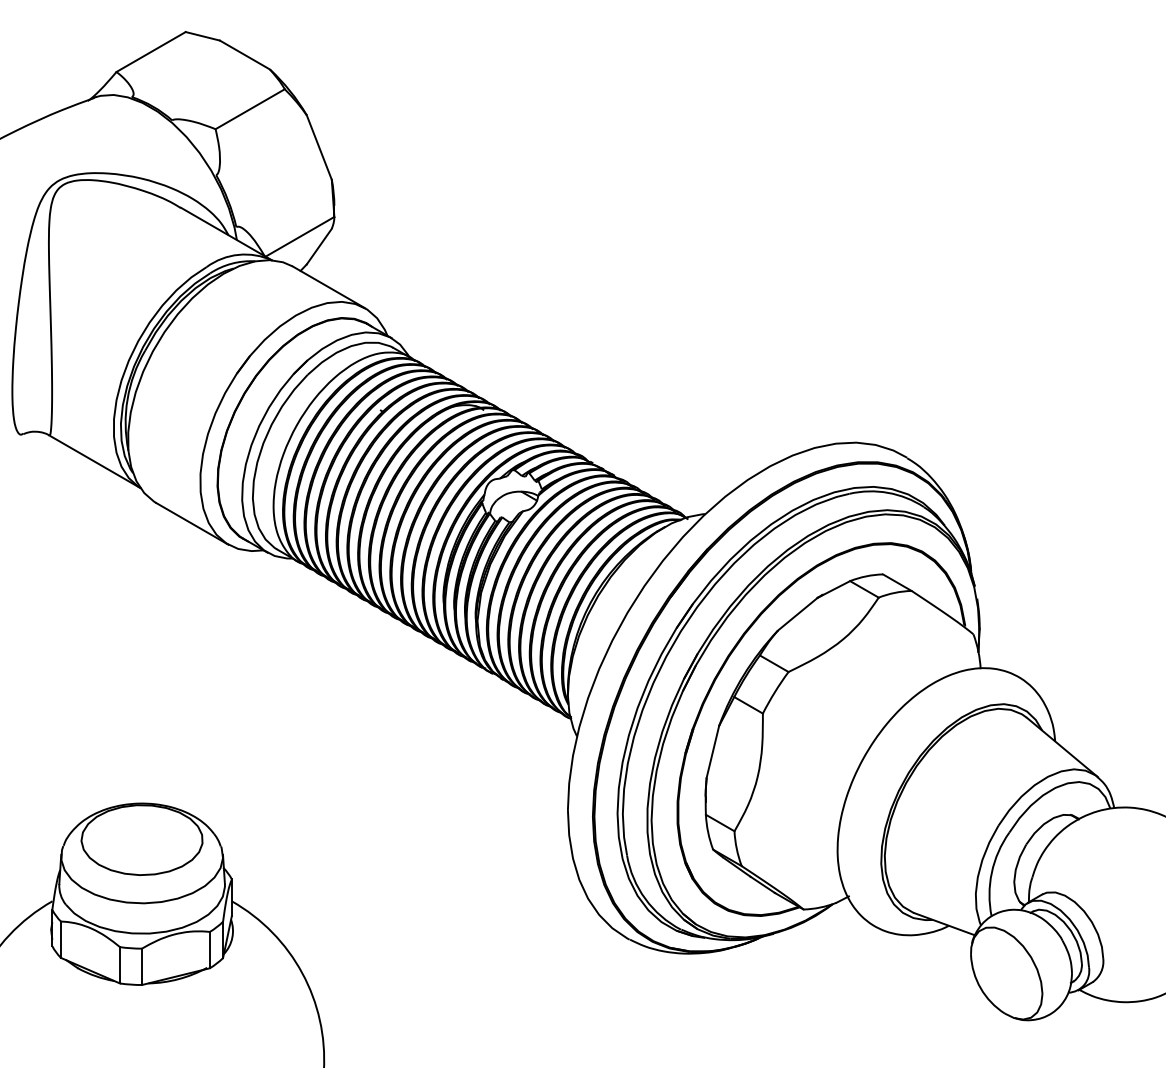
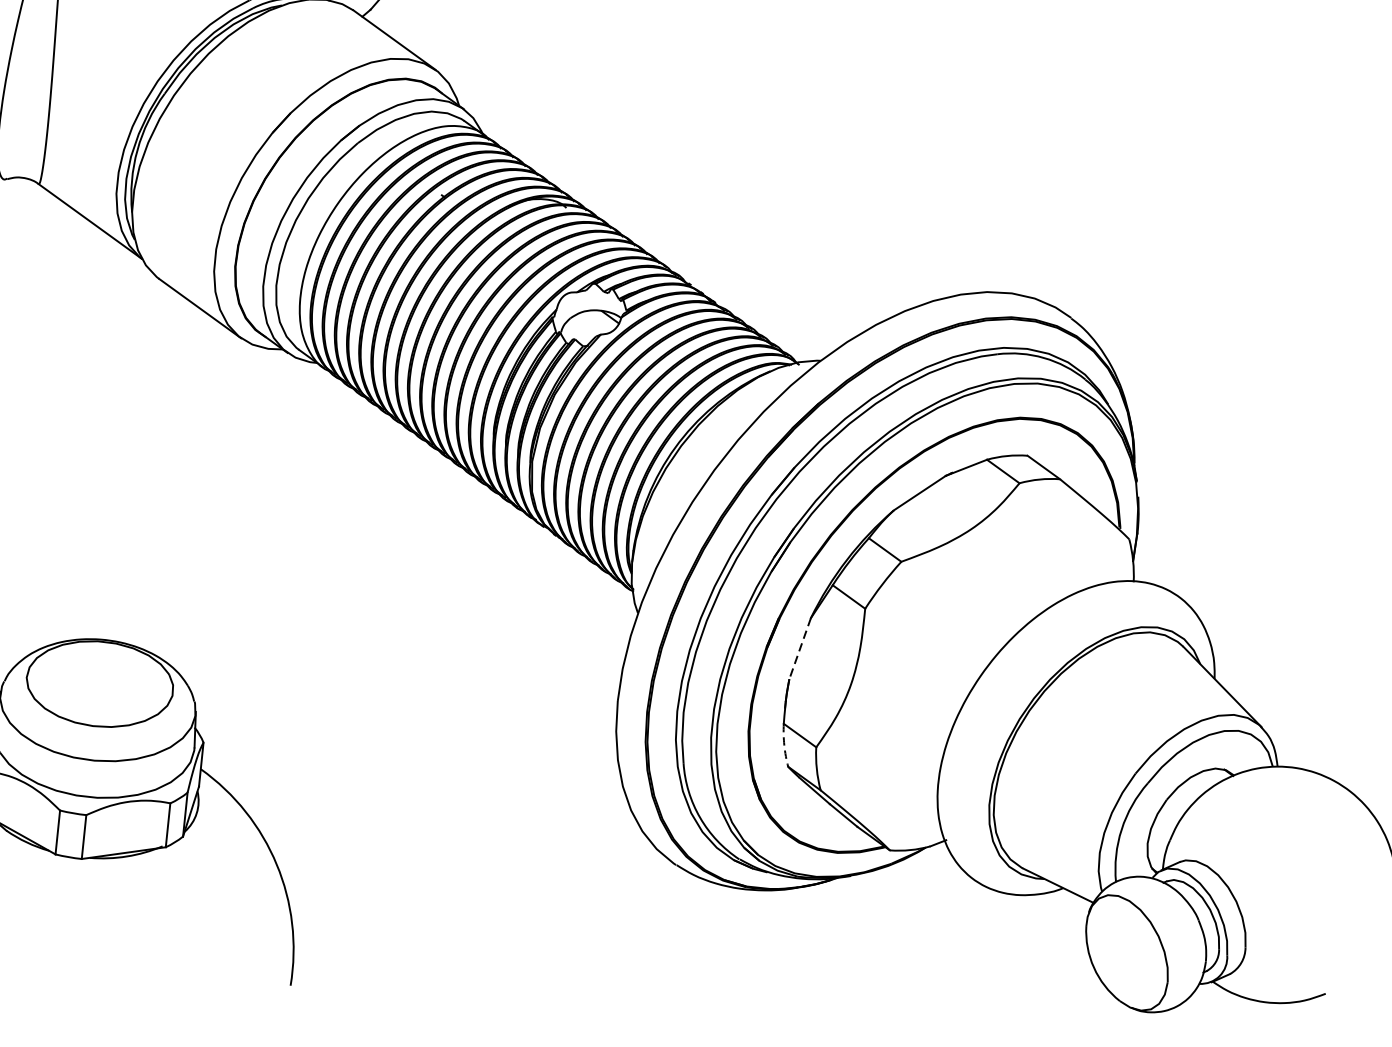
line: (712, 751) -> (799, 648), solid -> dashed
arc: (708, 832) -> (784, 745), solid -> dashed

